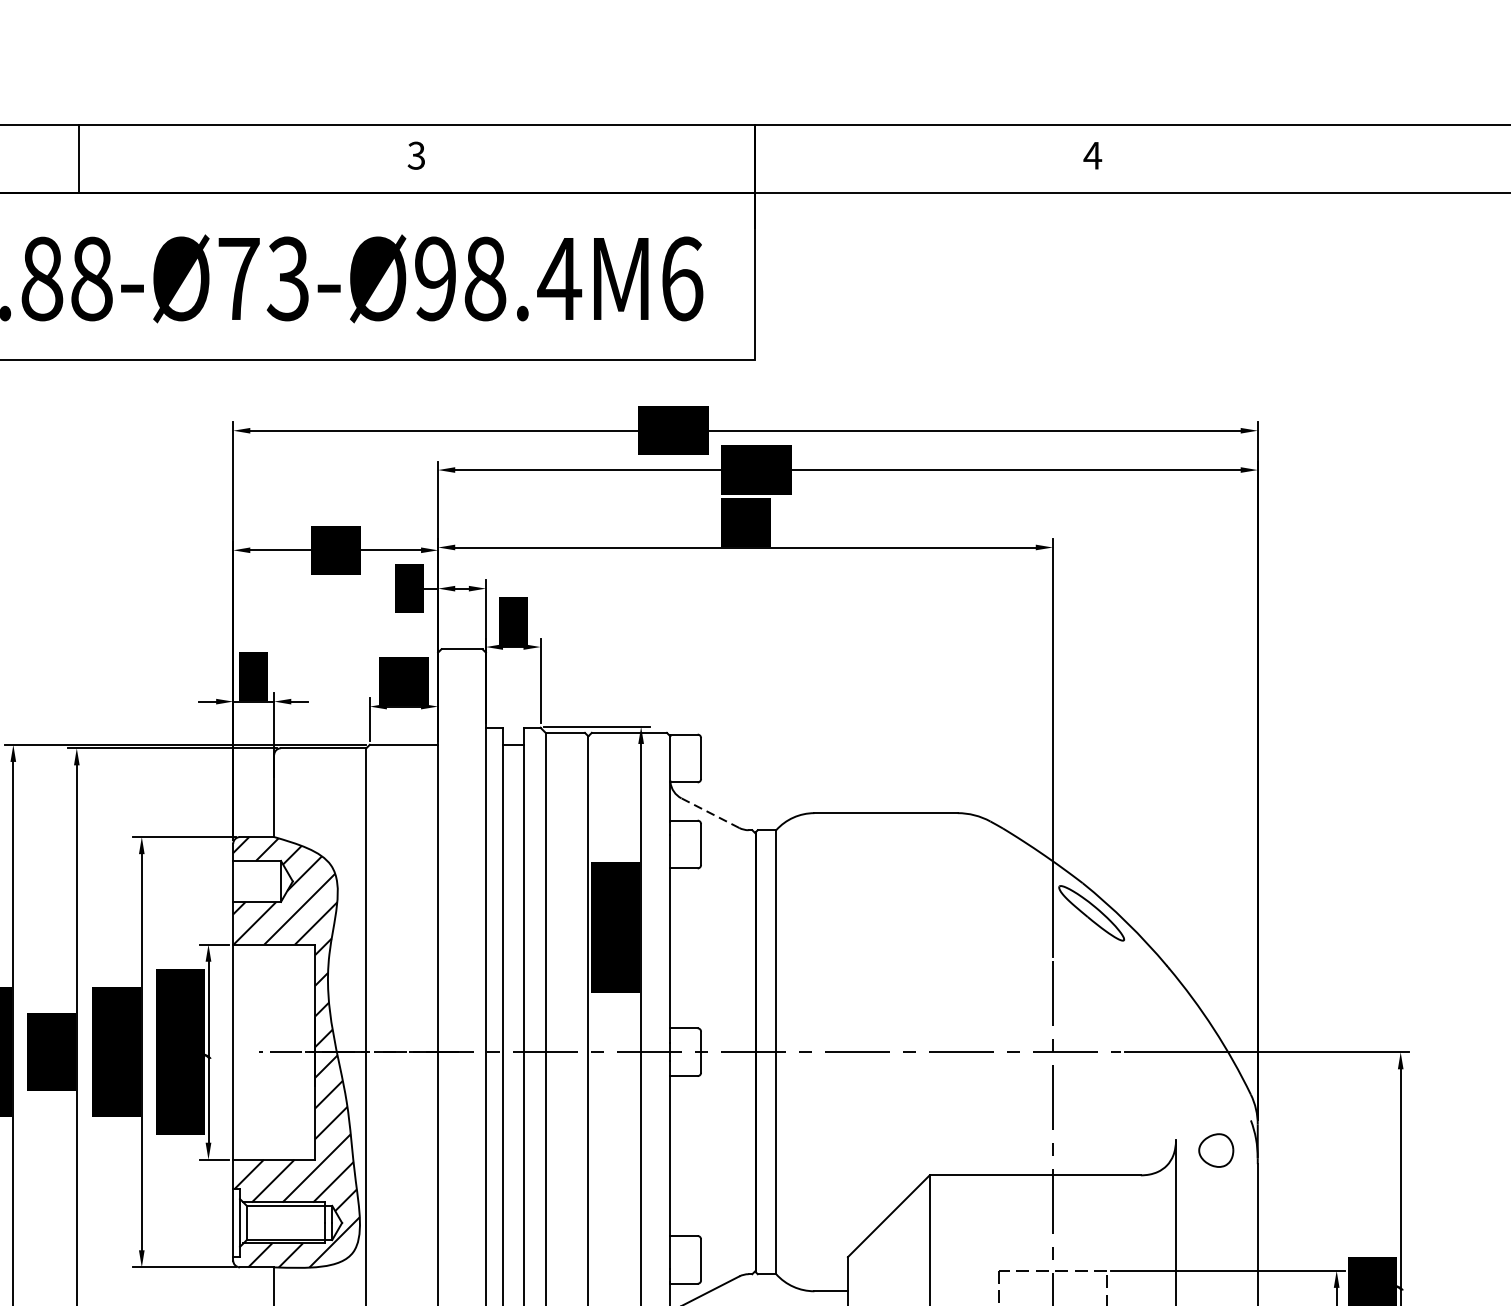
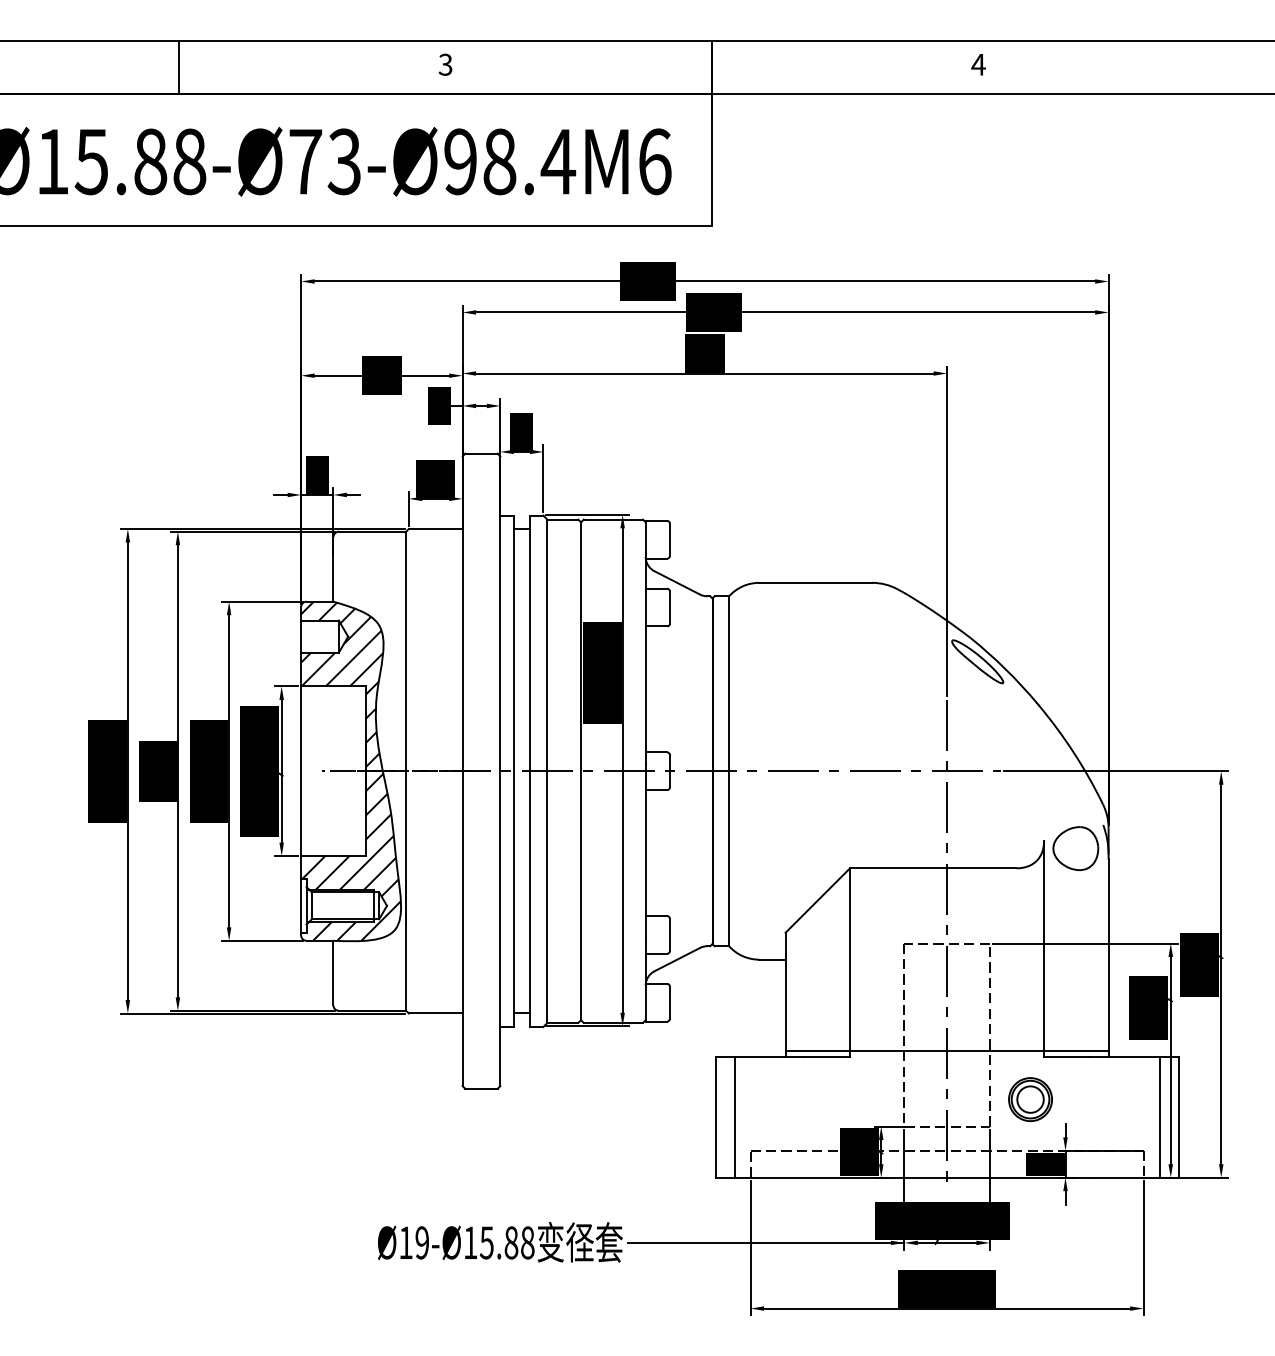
line: (710, 812) -> (677, 582), dashed -> solid
part: (1215, 1150) -> (1075, 848), size x1.67

